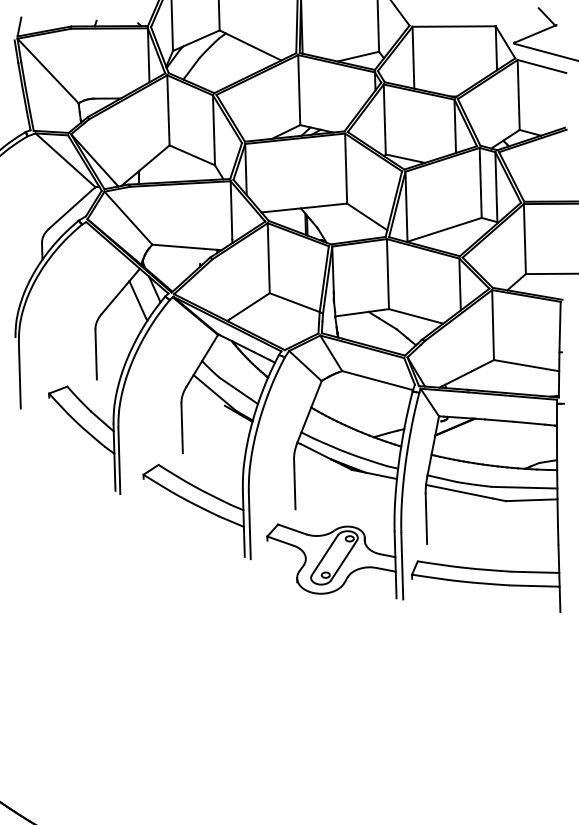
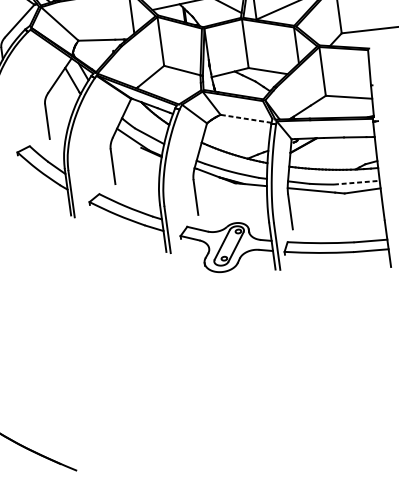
line: (377, 380) -> (245, 118), solid -> dashed
line: (524, 487) -> (356, 182), solid -> dashed

